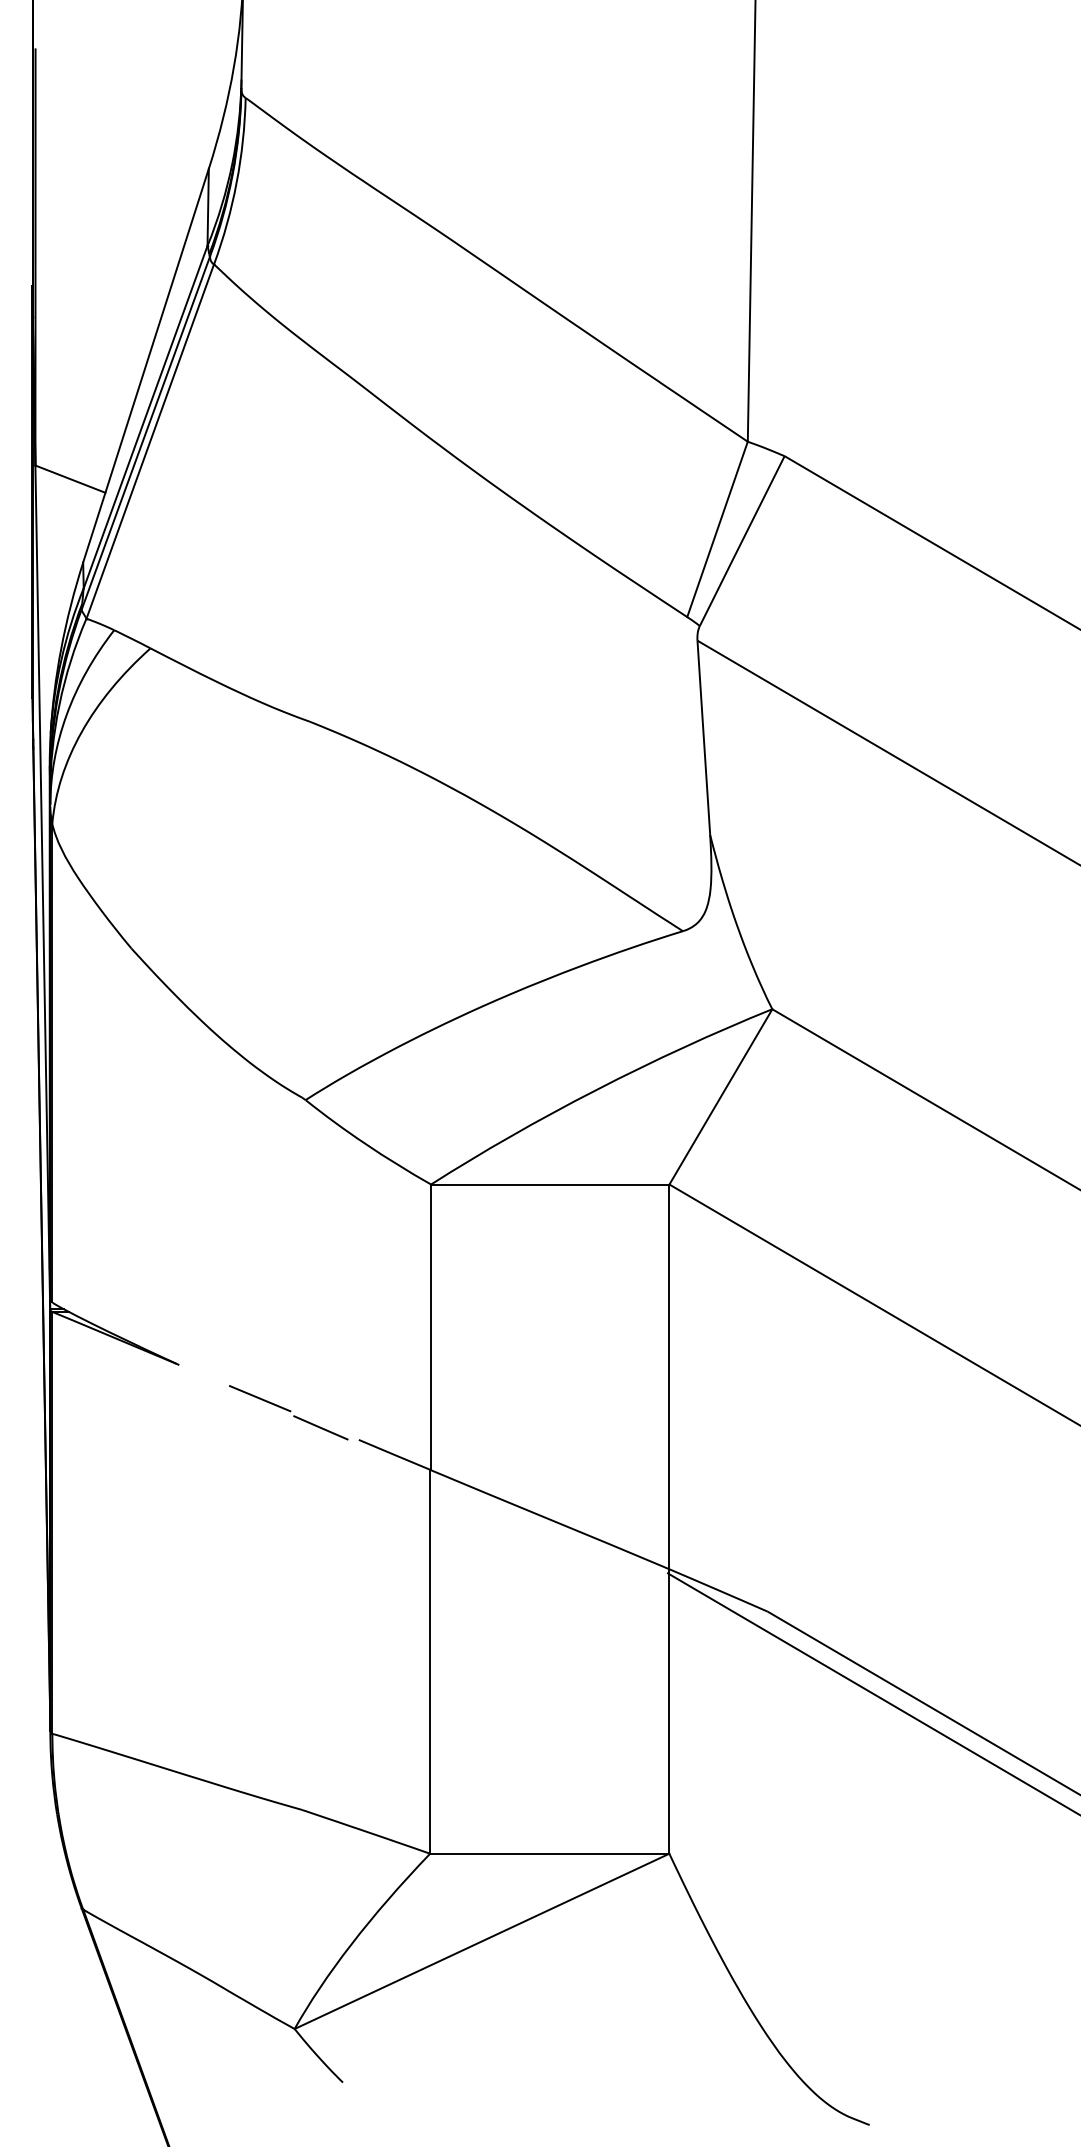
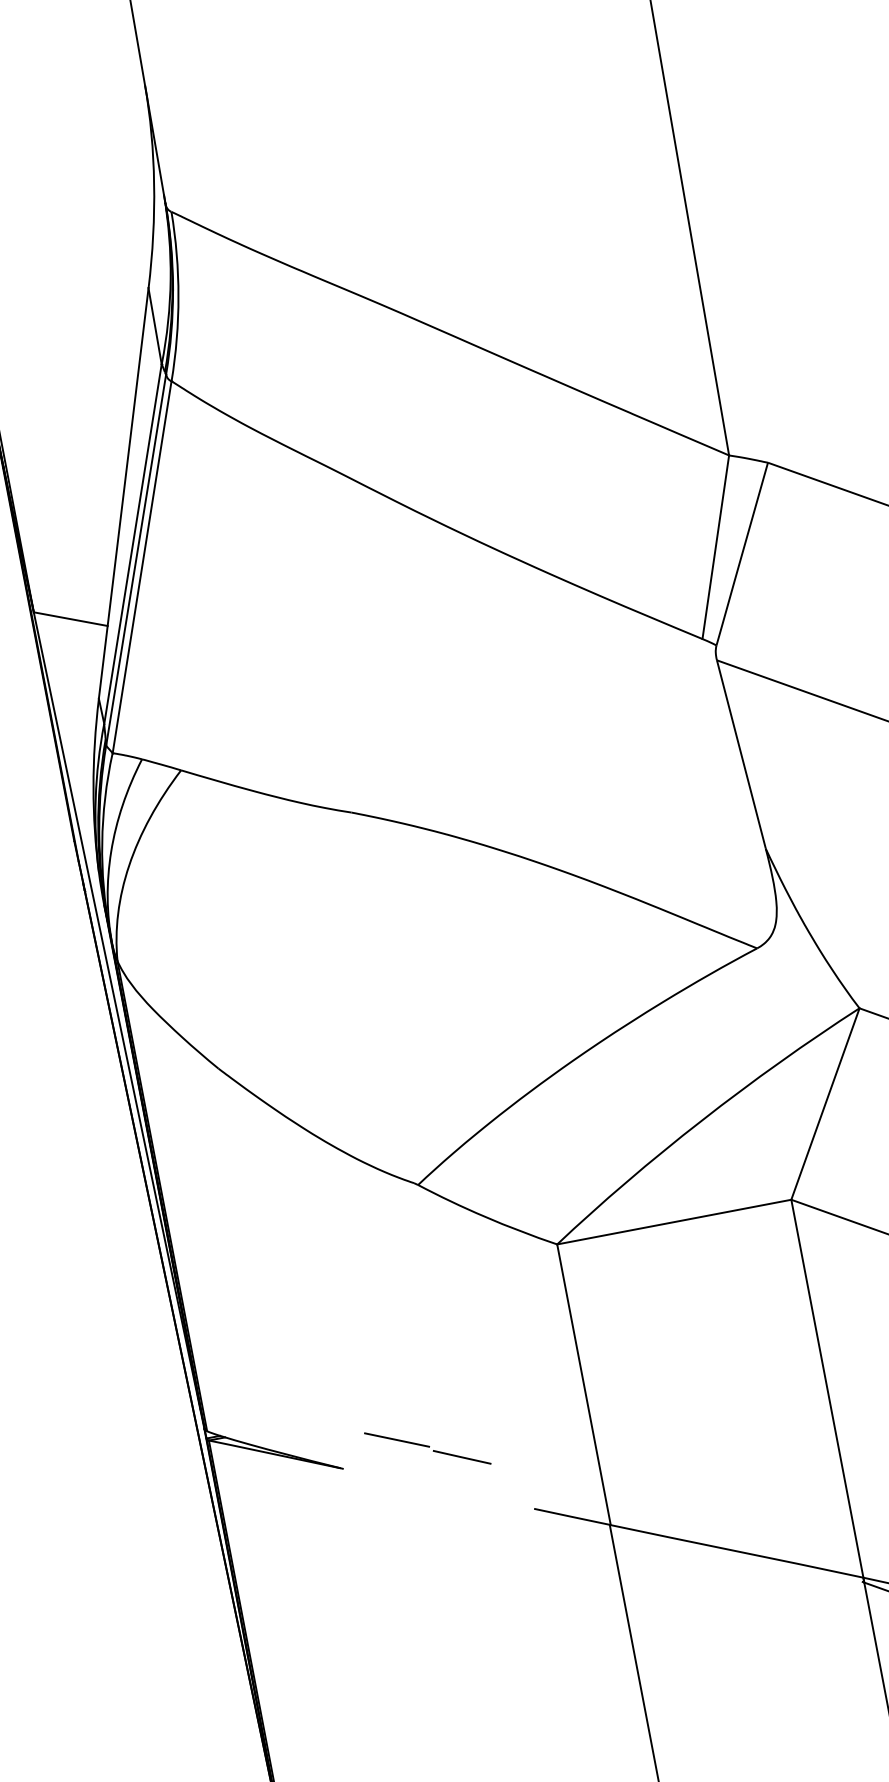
part: (288, 1412) -> (427, 1448), moved

